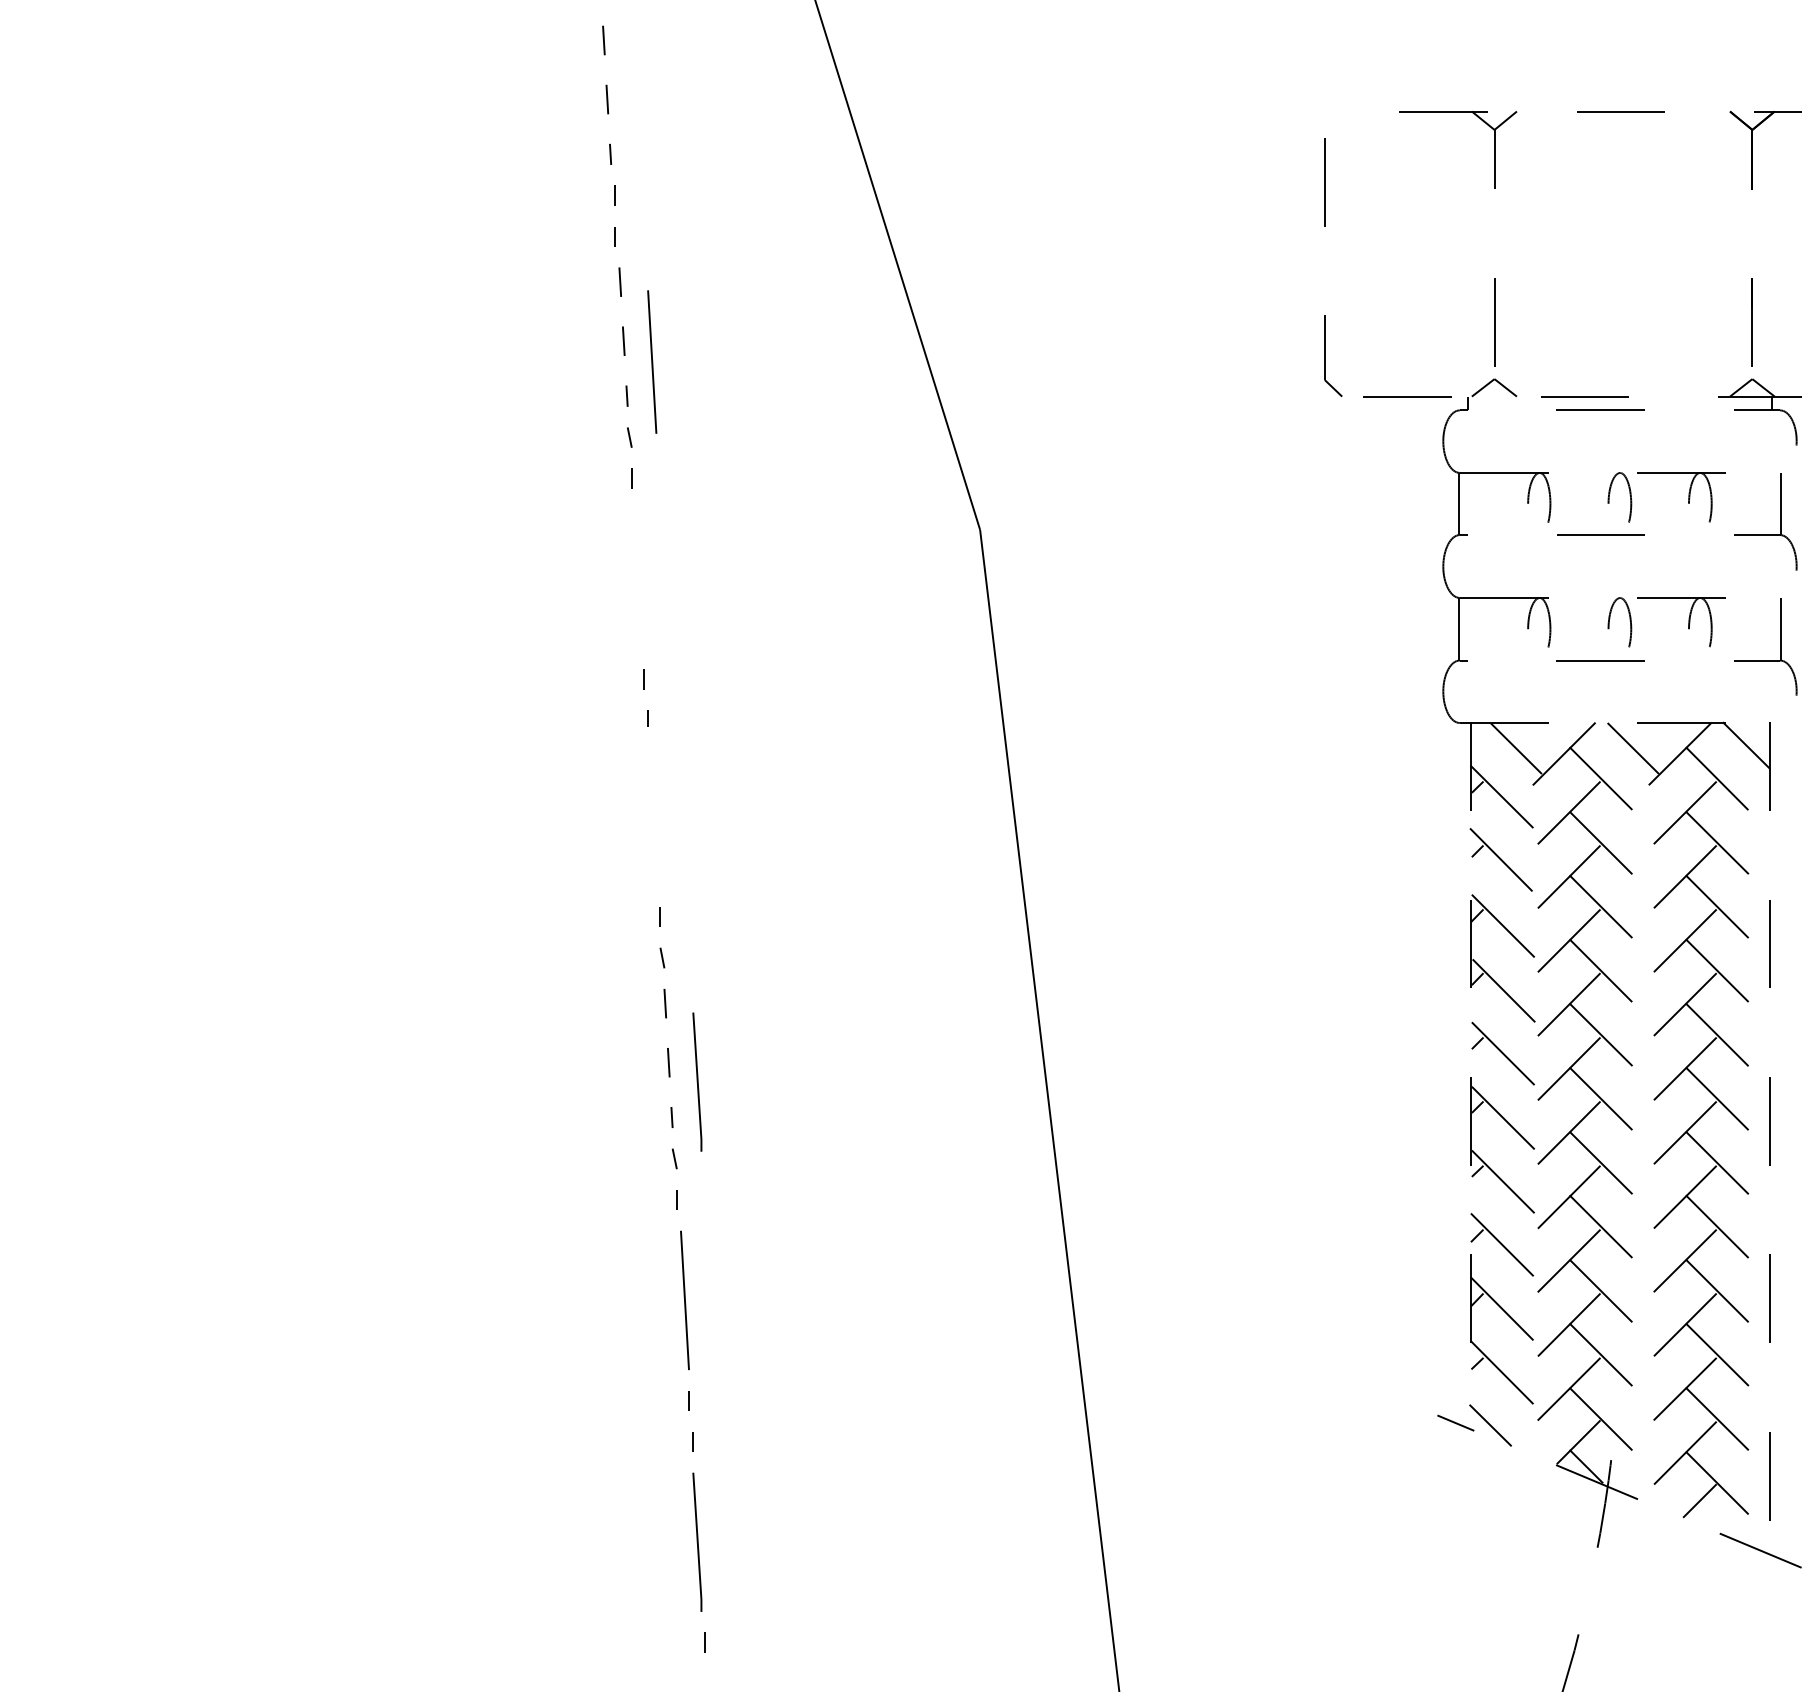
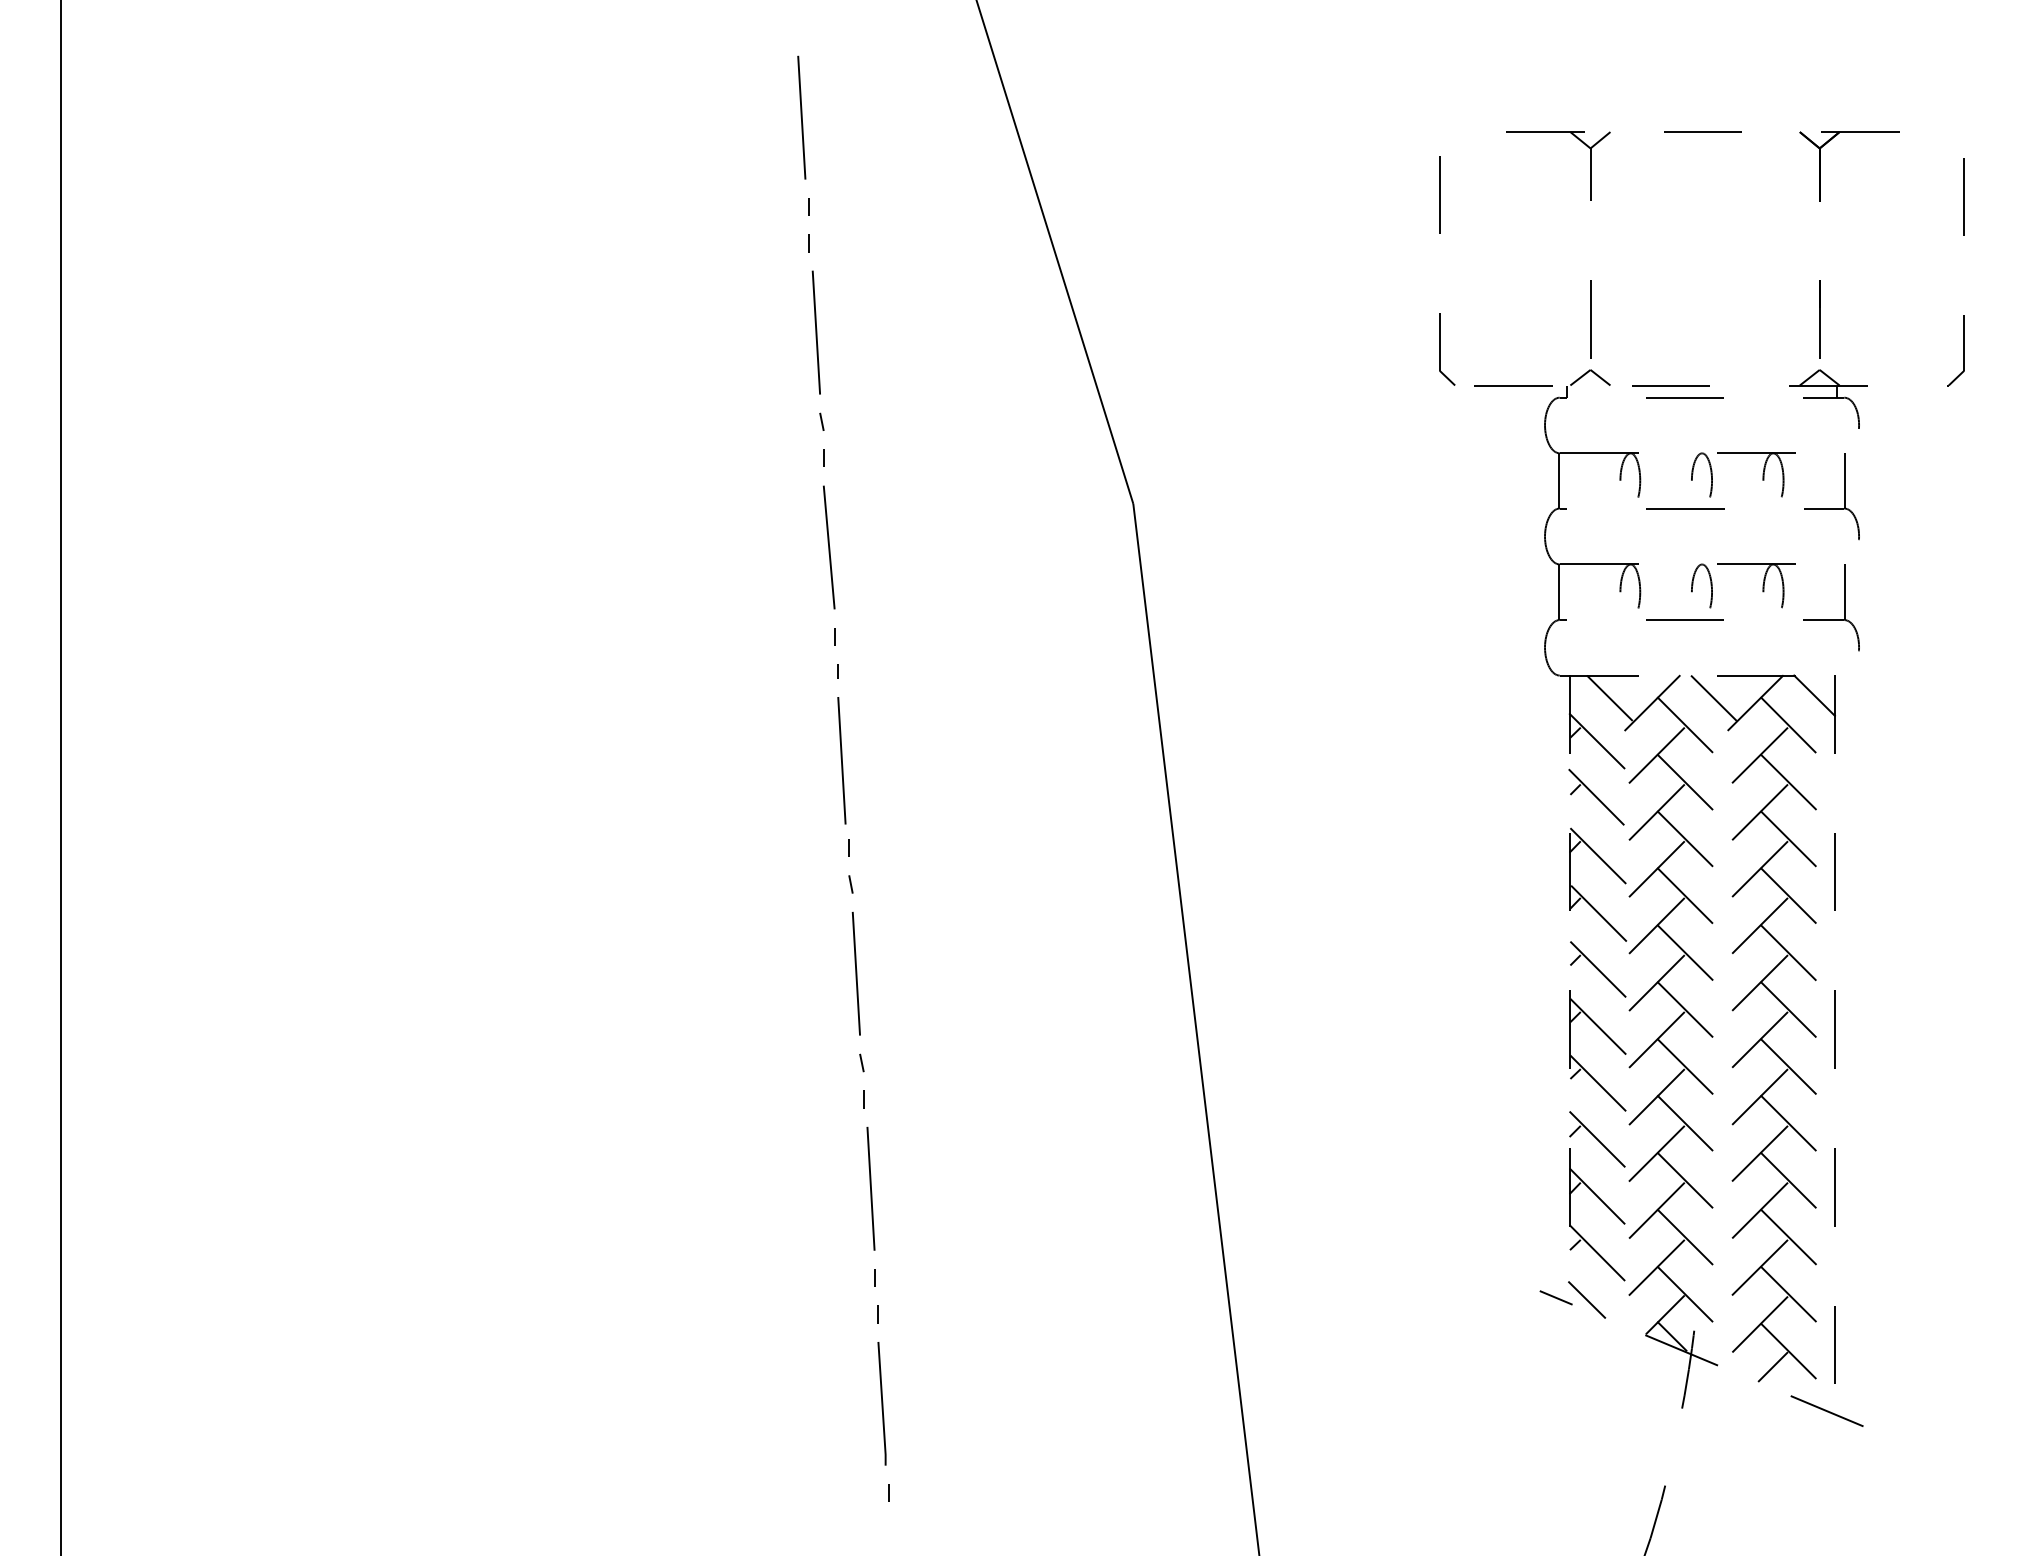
line: (606, 95) -> (801, 117), dashed -> solid
line: (623, 338) -> (816, 333), dashed -> solid
line: (651, 361) -> (841, 760), moved
line: (638, 578) -> (829, 547), added
line: (668, 1058) -> (856, 973), dashed -> solid
line: (696, 1081) -> (881, 994), removed

